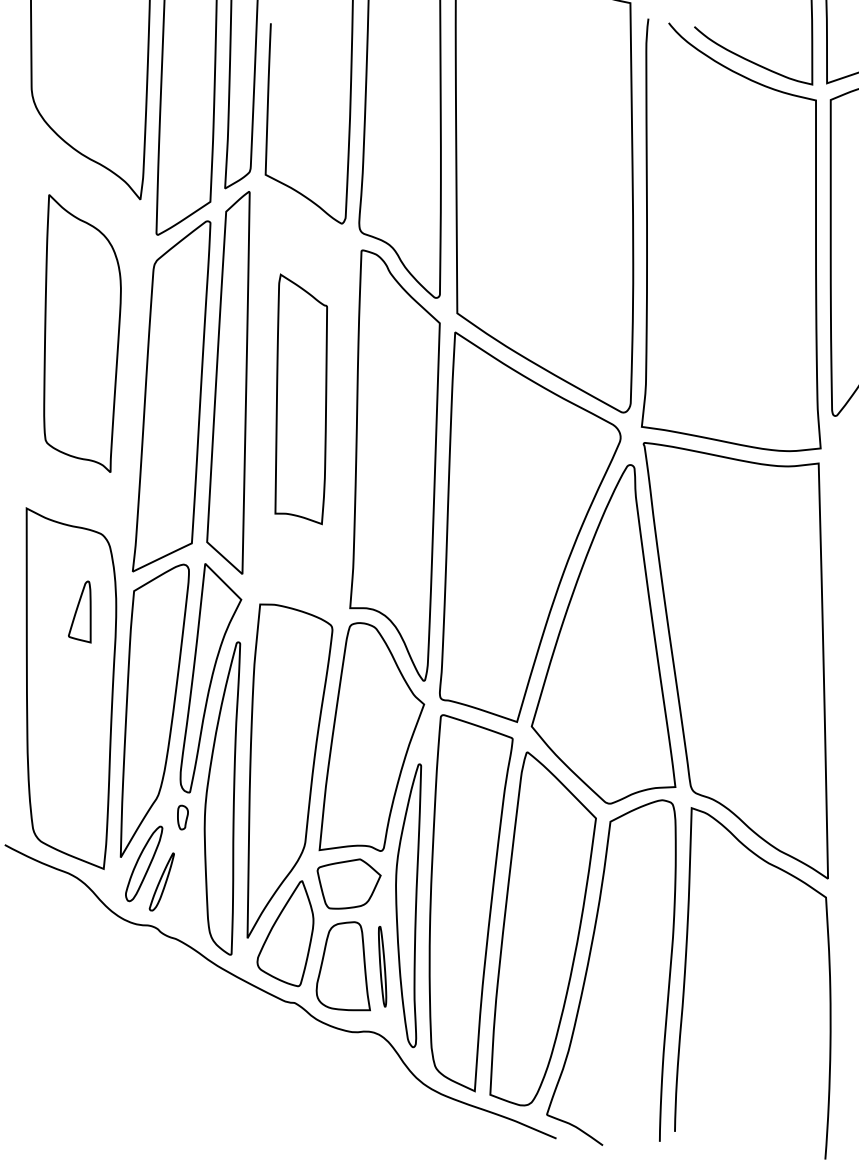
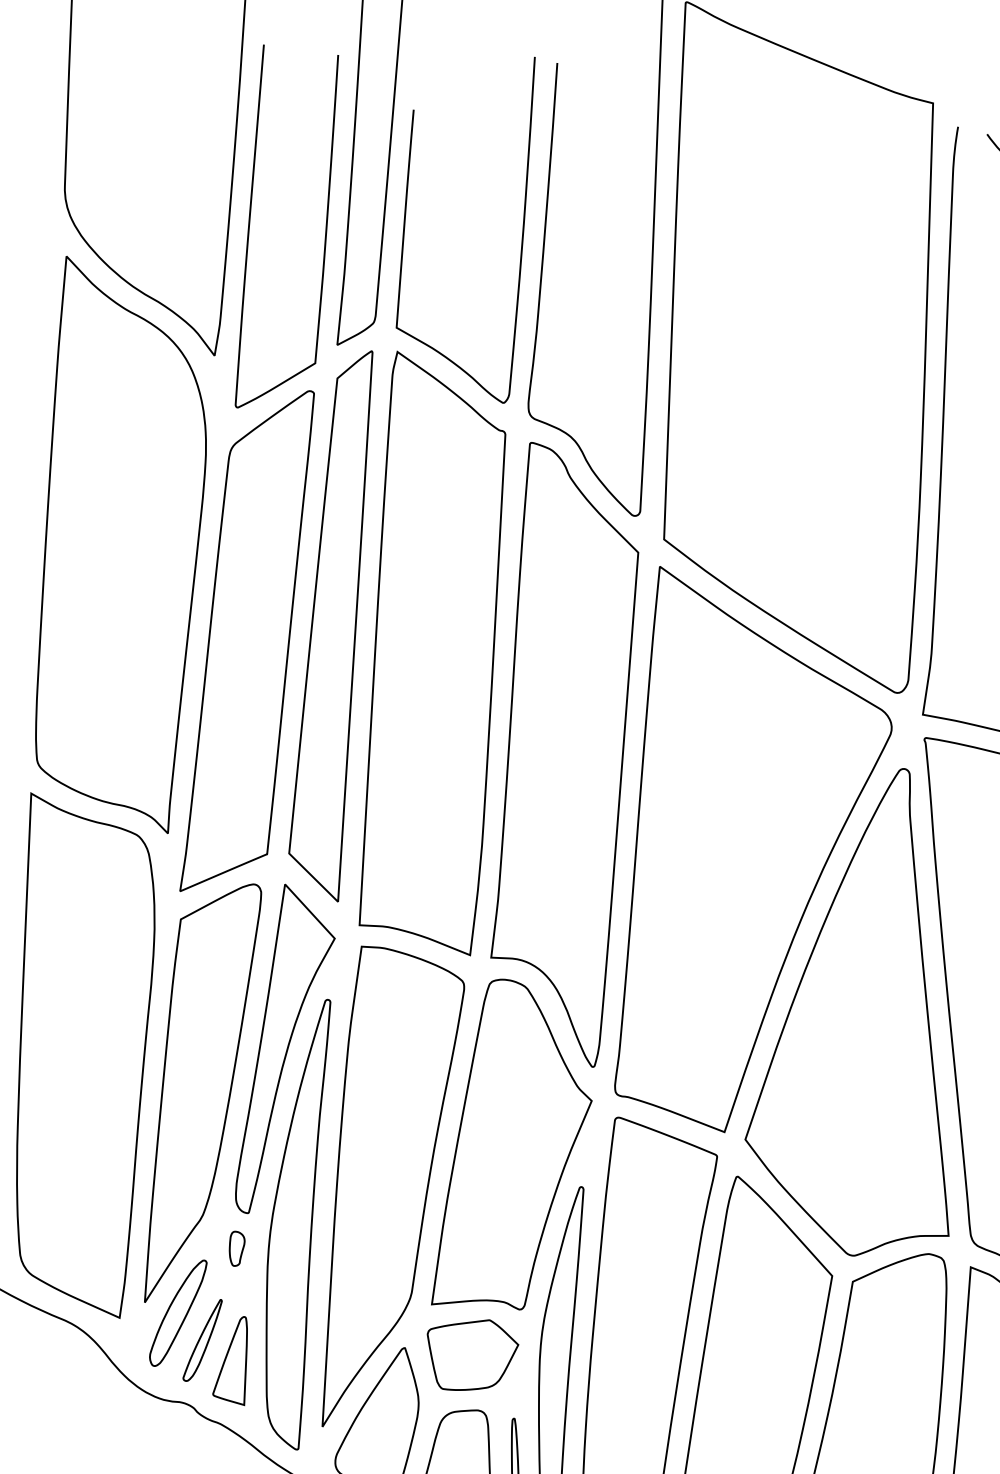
part: (82, 333) -> (122, 544), size x1.43
part: (301, 399) -> (434, 653), size x1.67
part: (79, 611) -> (230, 1359), moved

